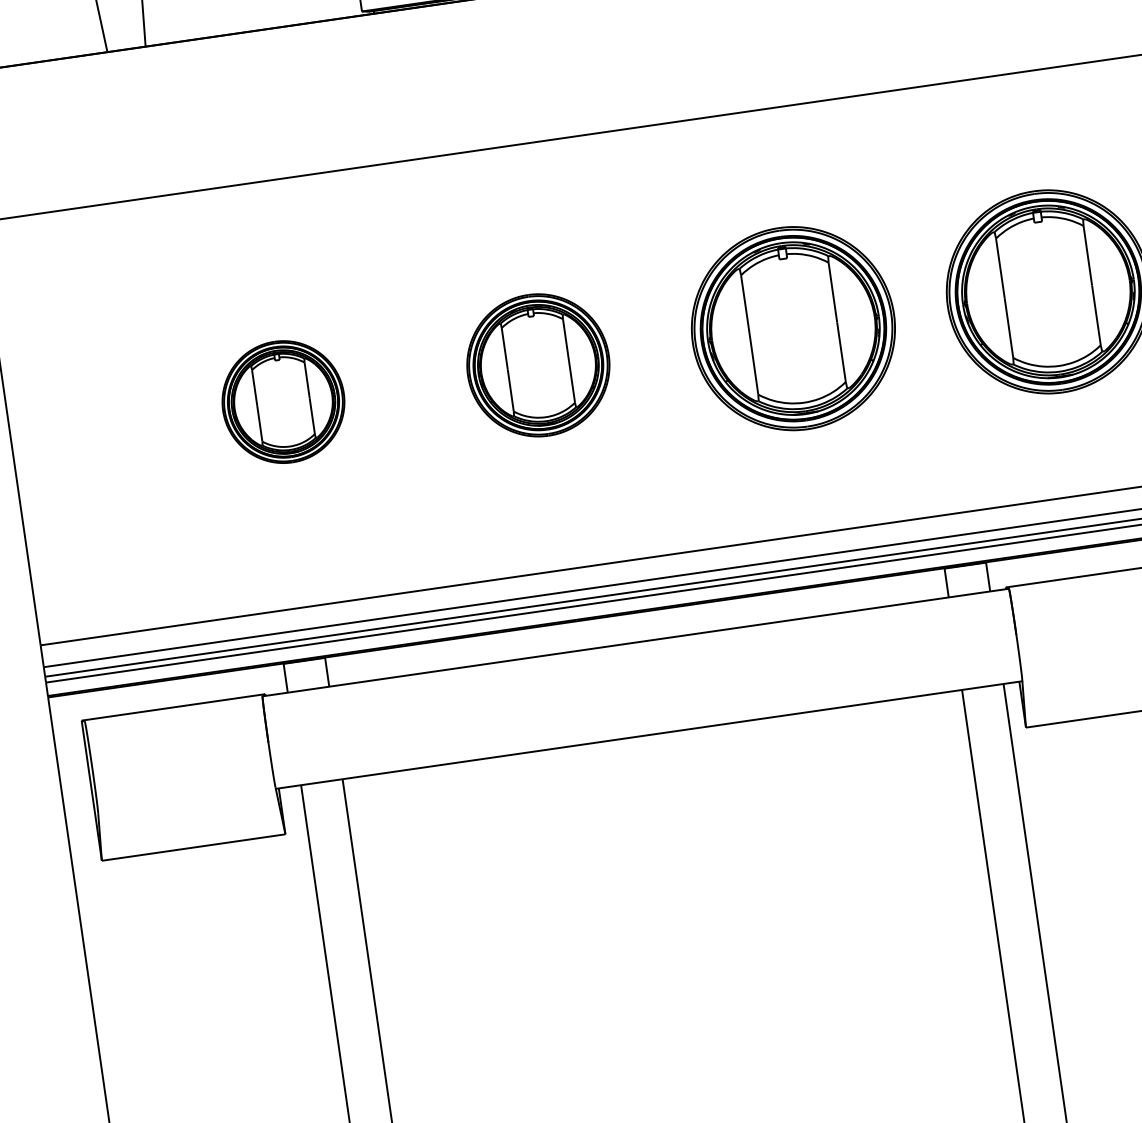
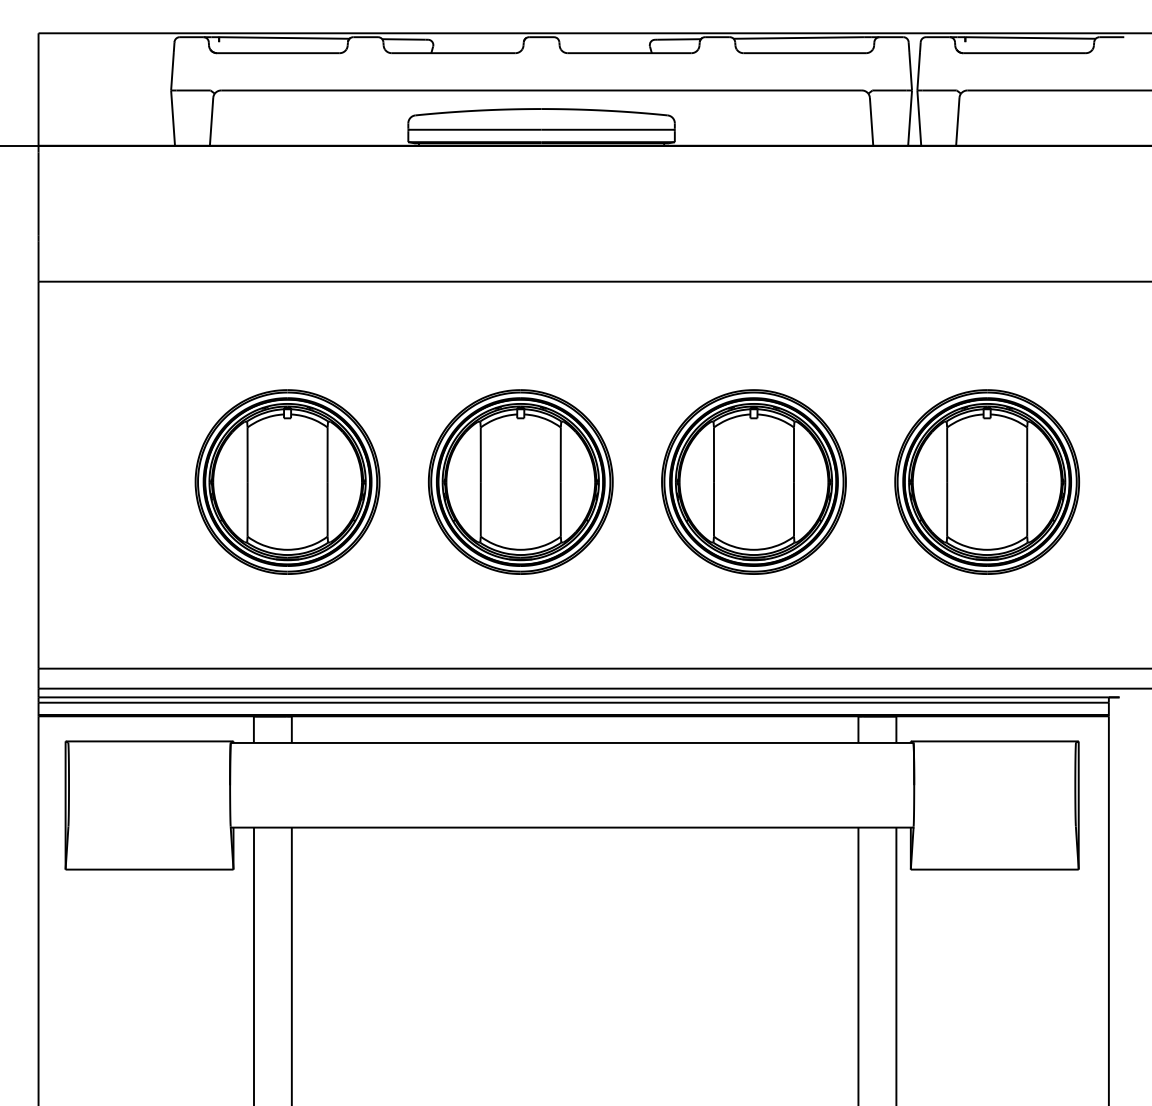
part: (538, 364) -> (520, 481), size x1.43
part: (283, 401) -> (287, 481), size x1.67

